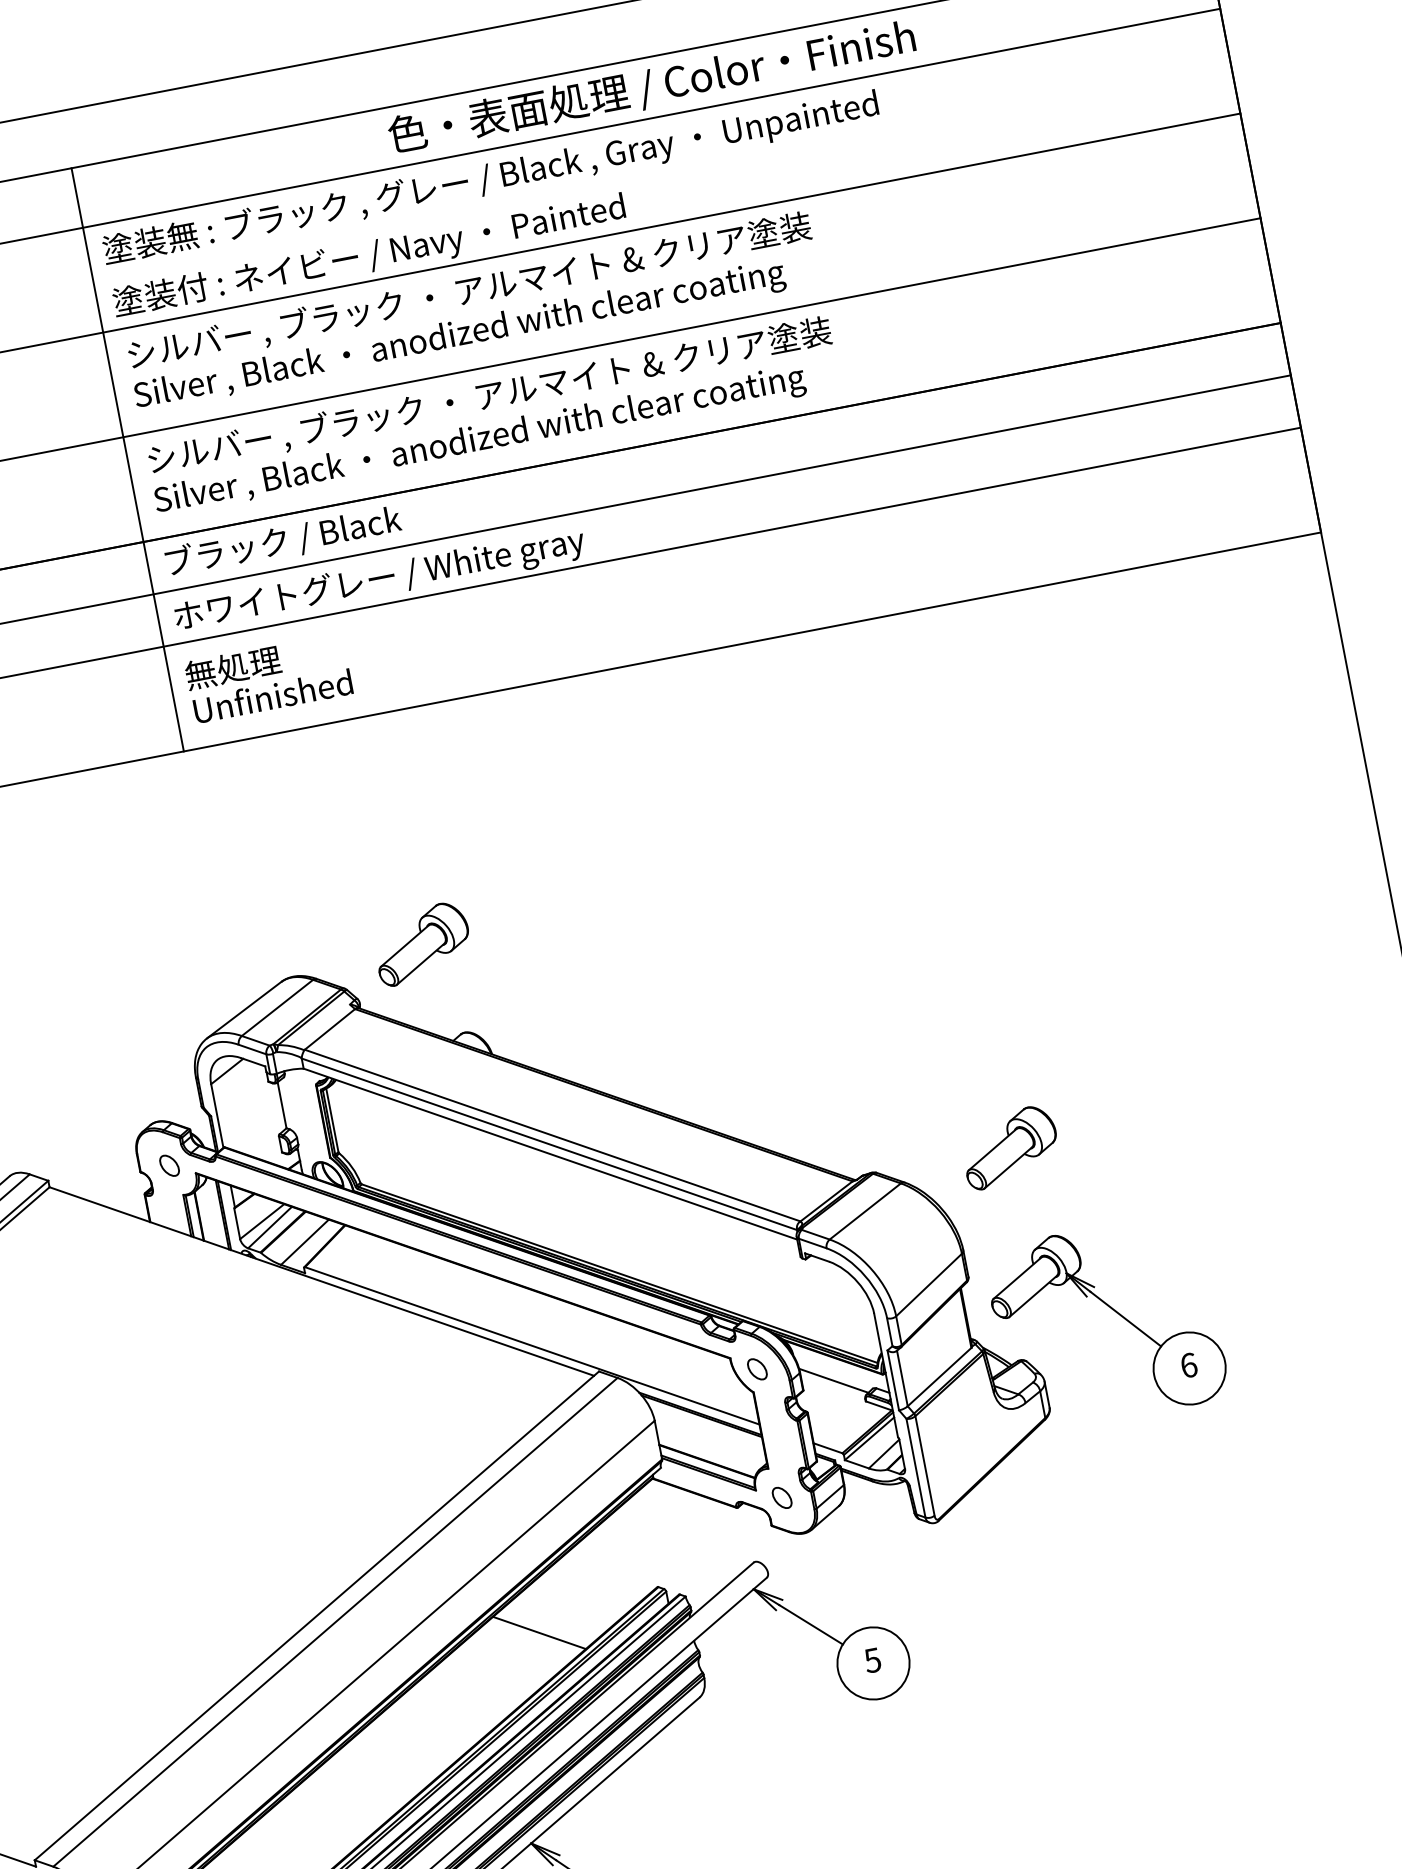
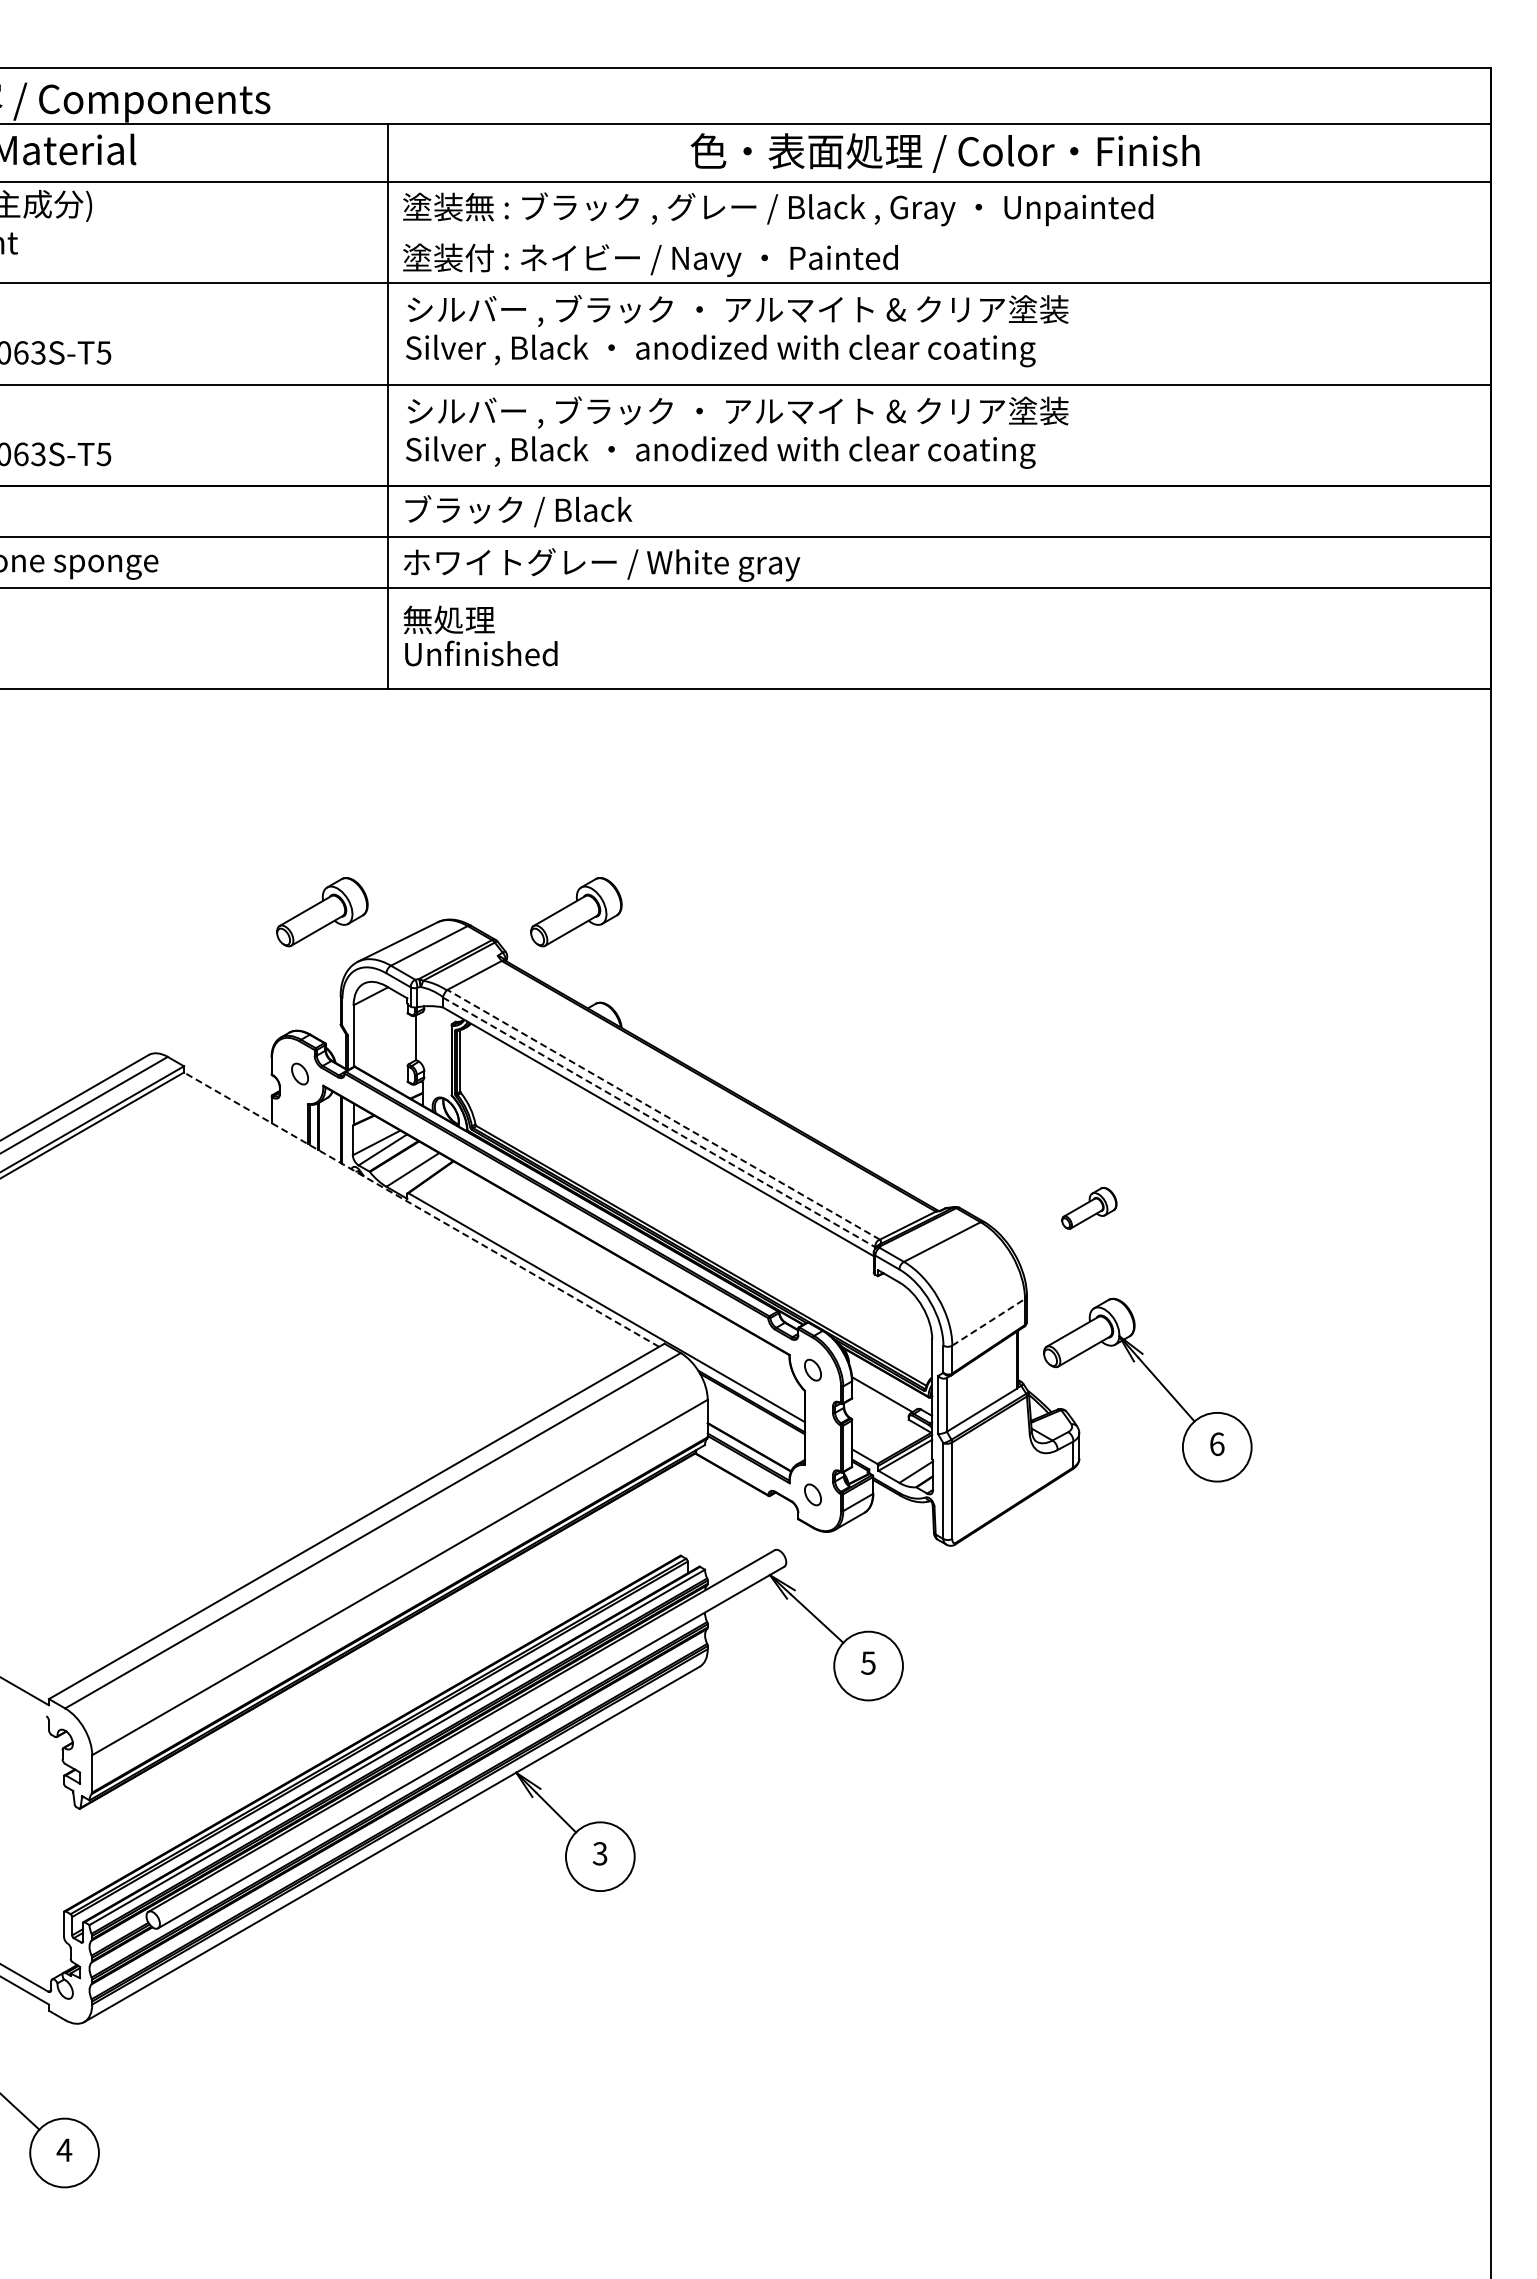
part: (160, 994) -> (322, 912), added
line: (552, 1135) -> (663, 1114), solid -> dashed
line: (549, 1144) -> (659, 1122), solid -> dashed
part: (1010, 1147) -> (1089, 1208), size x0.6
line: (321, 1281) -> (421, 1209), solid -> dashed
line: (929, 1285) -> (989, 1322), solid -> dashed
line: (539, 1633) -> (561, 1577), removed

